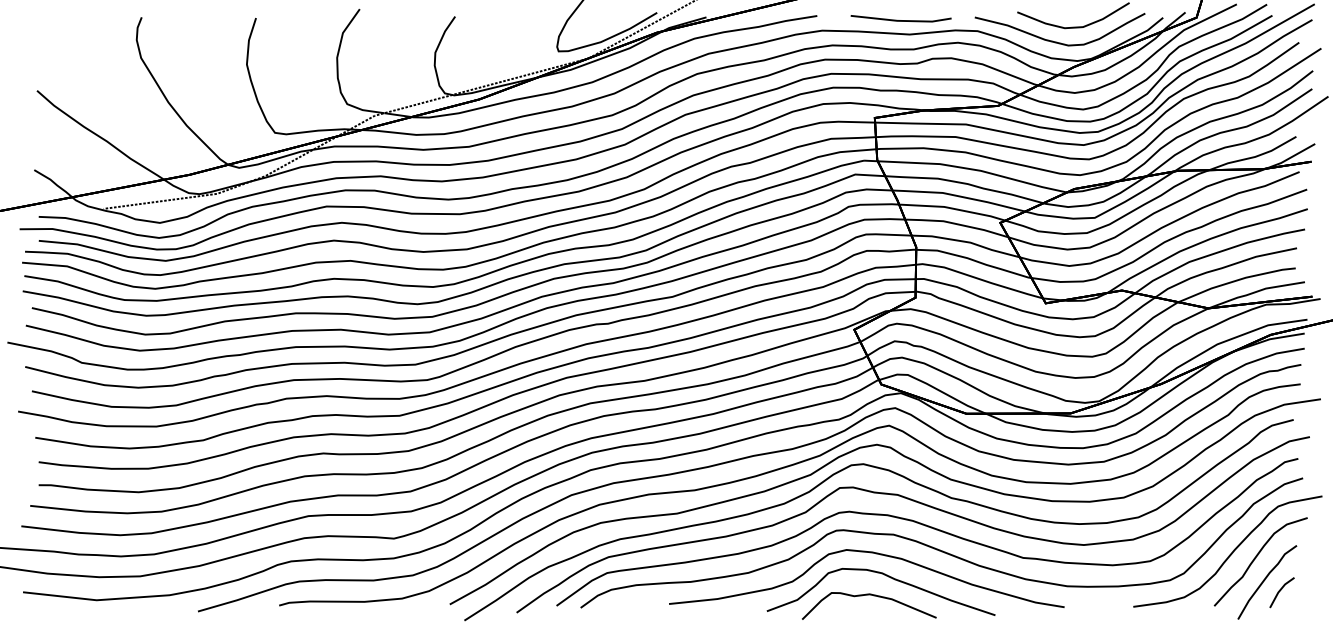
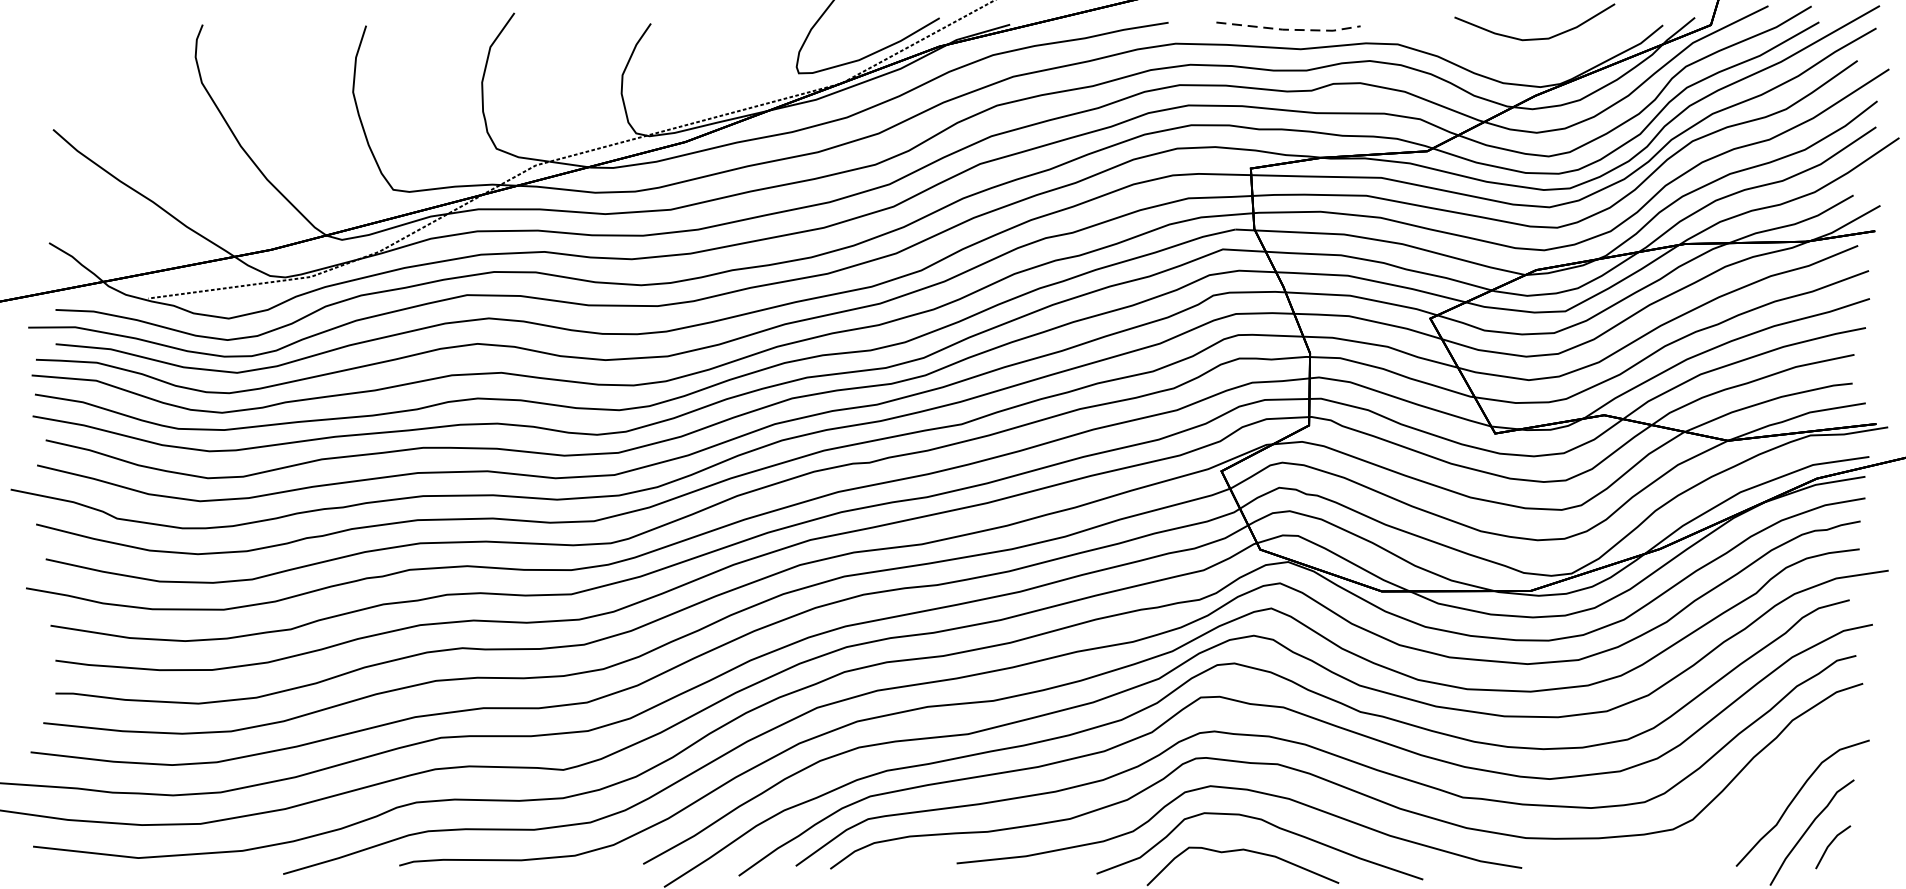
line: (902, 20) -> (1290, 29), solid -> dashed
curve: (1056, 41) -> (1510, 59), removed
curve: (1230, 553) -> (1759, 791), removed

